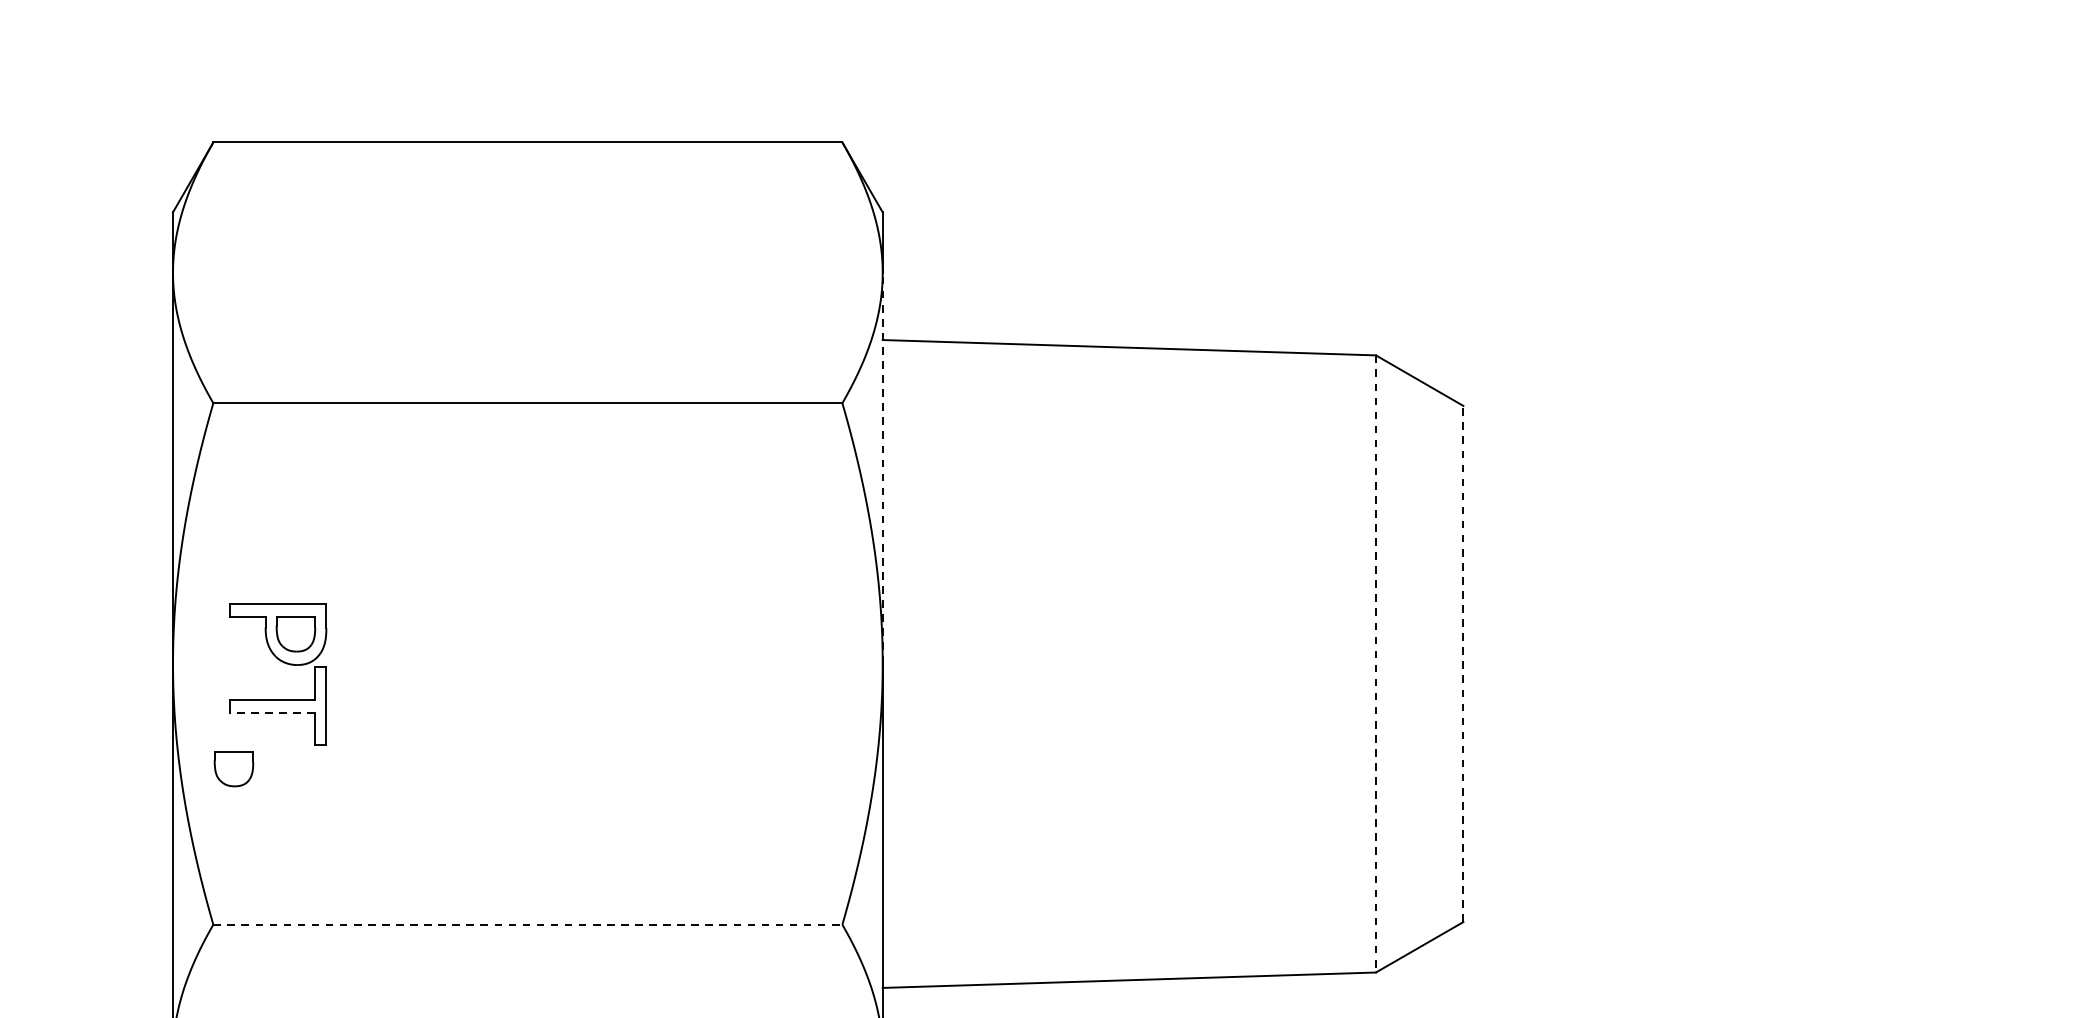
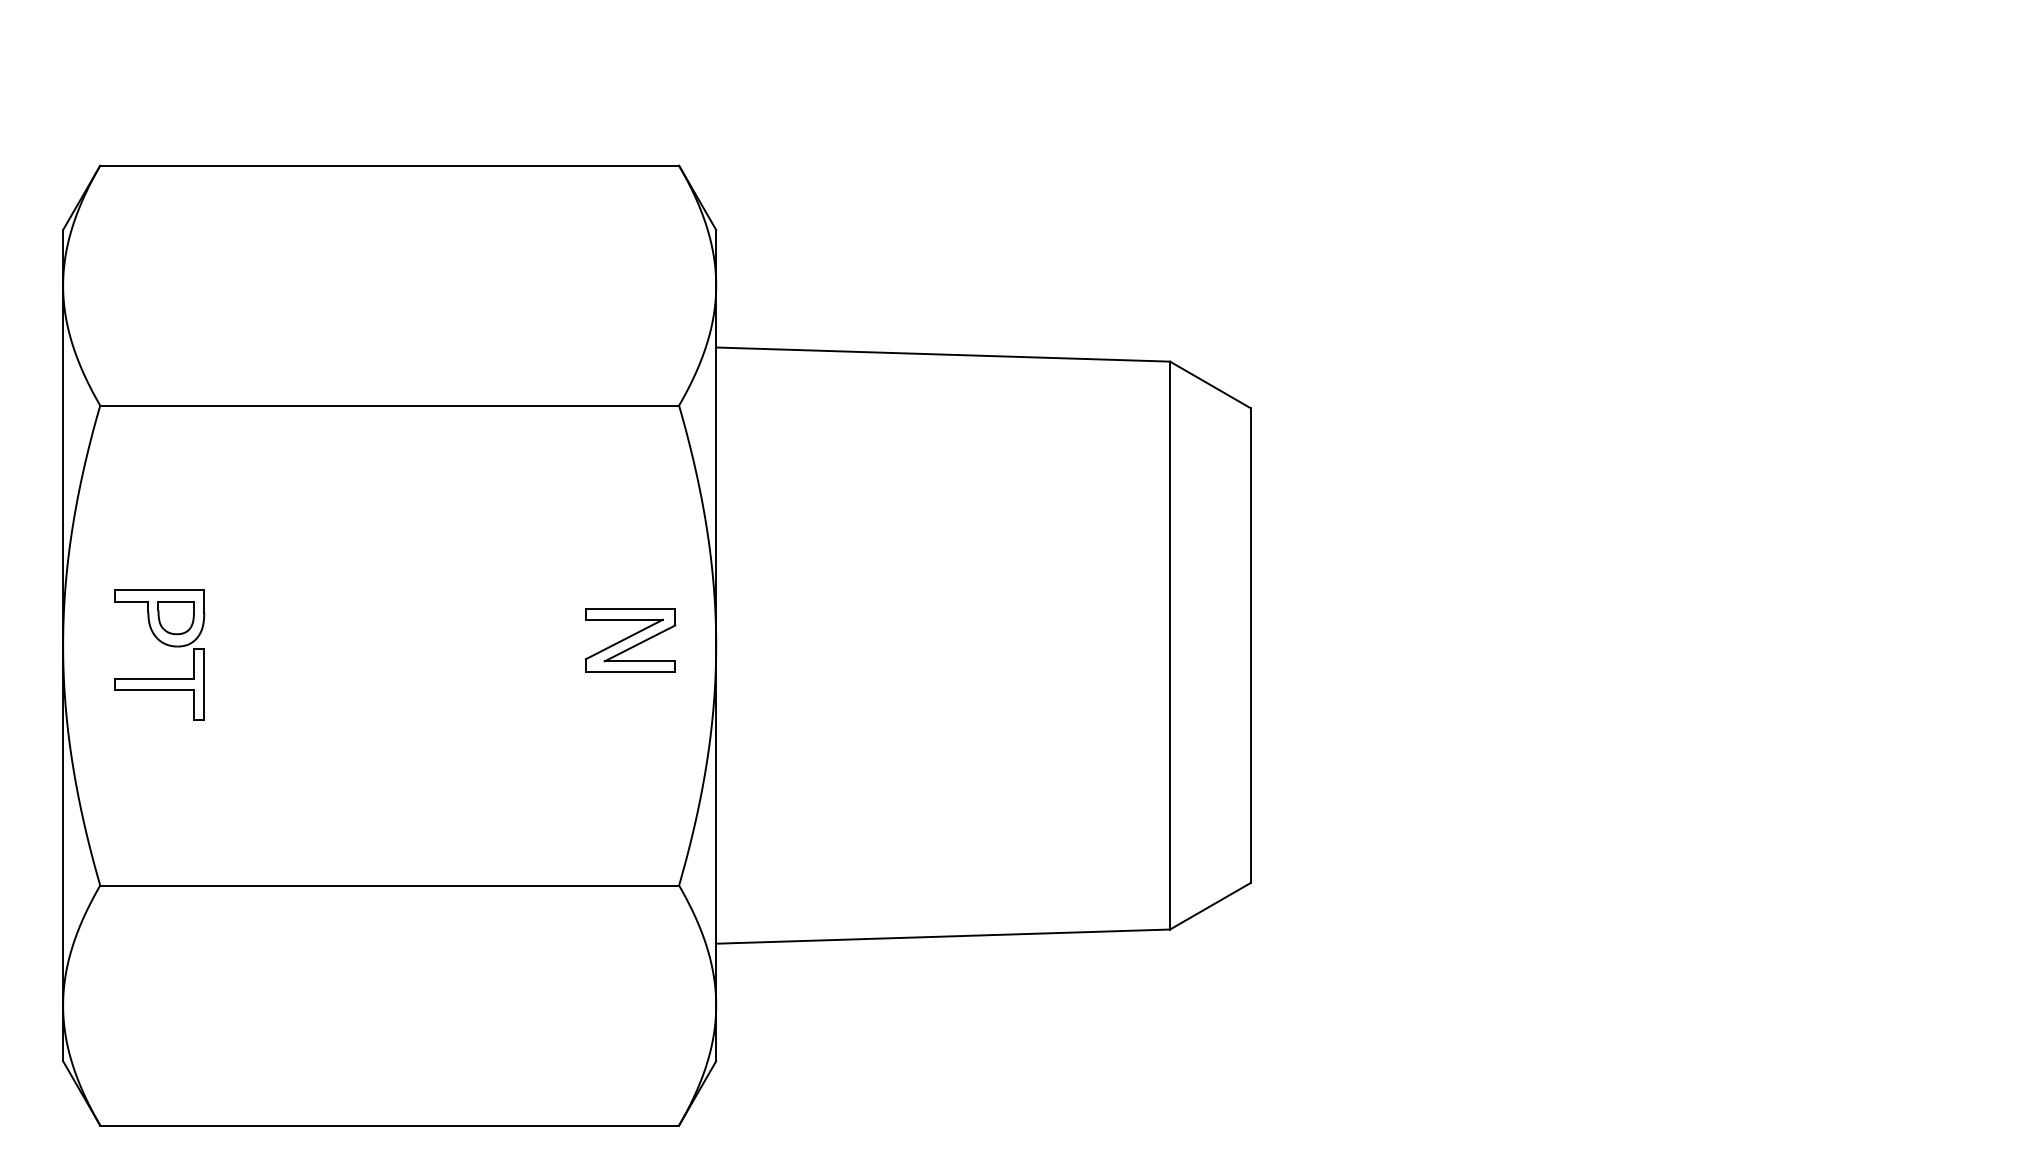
line: (883, 468) -> (716, 465), dashed -> solid
part: (789, 658) -> (630, 640), added
line: (1376, 663) -> (1170, 645), dashed -> solid
line: (1463, 663) -> (1250, 645), dashed -> solid
line: (271, 712) -> (153, 690), dashed -> solid
part: (233, 769) -> (118, 742), removed
line: (528, 924) -> (390, 885), dashed -> solid

